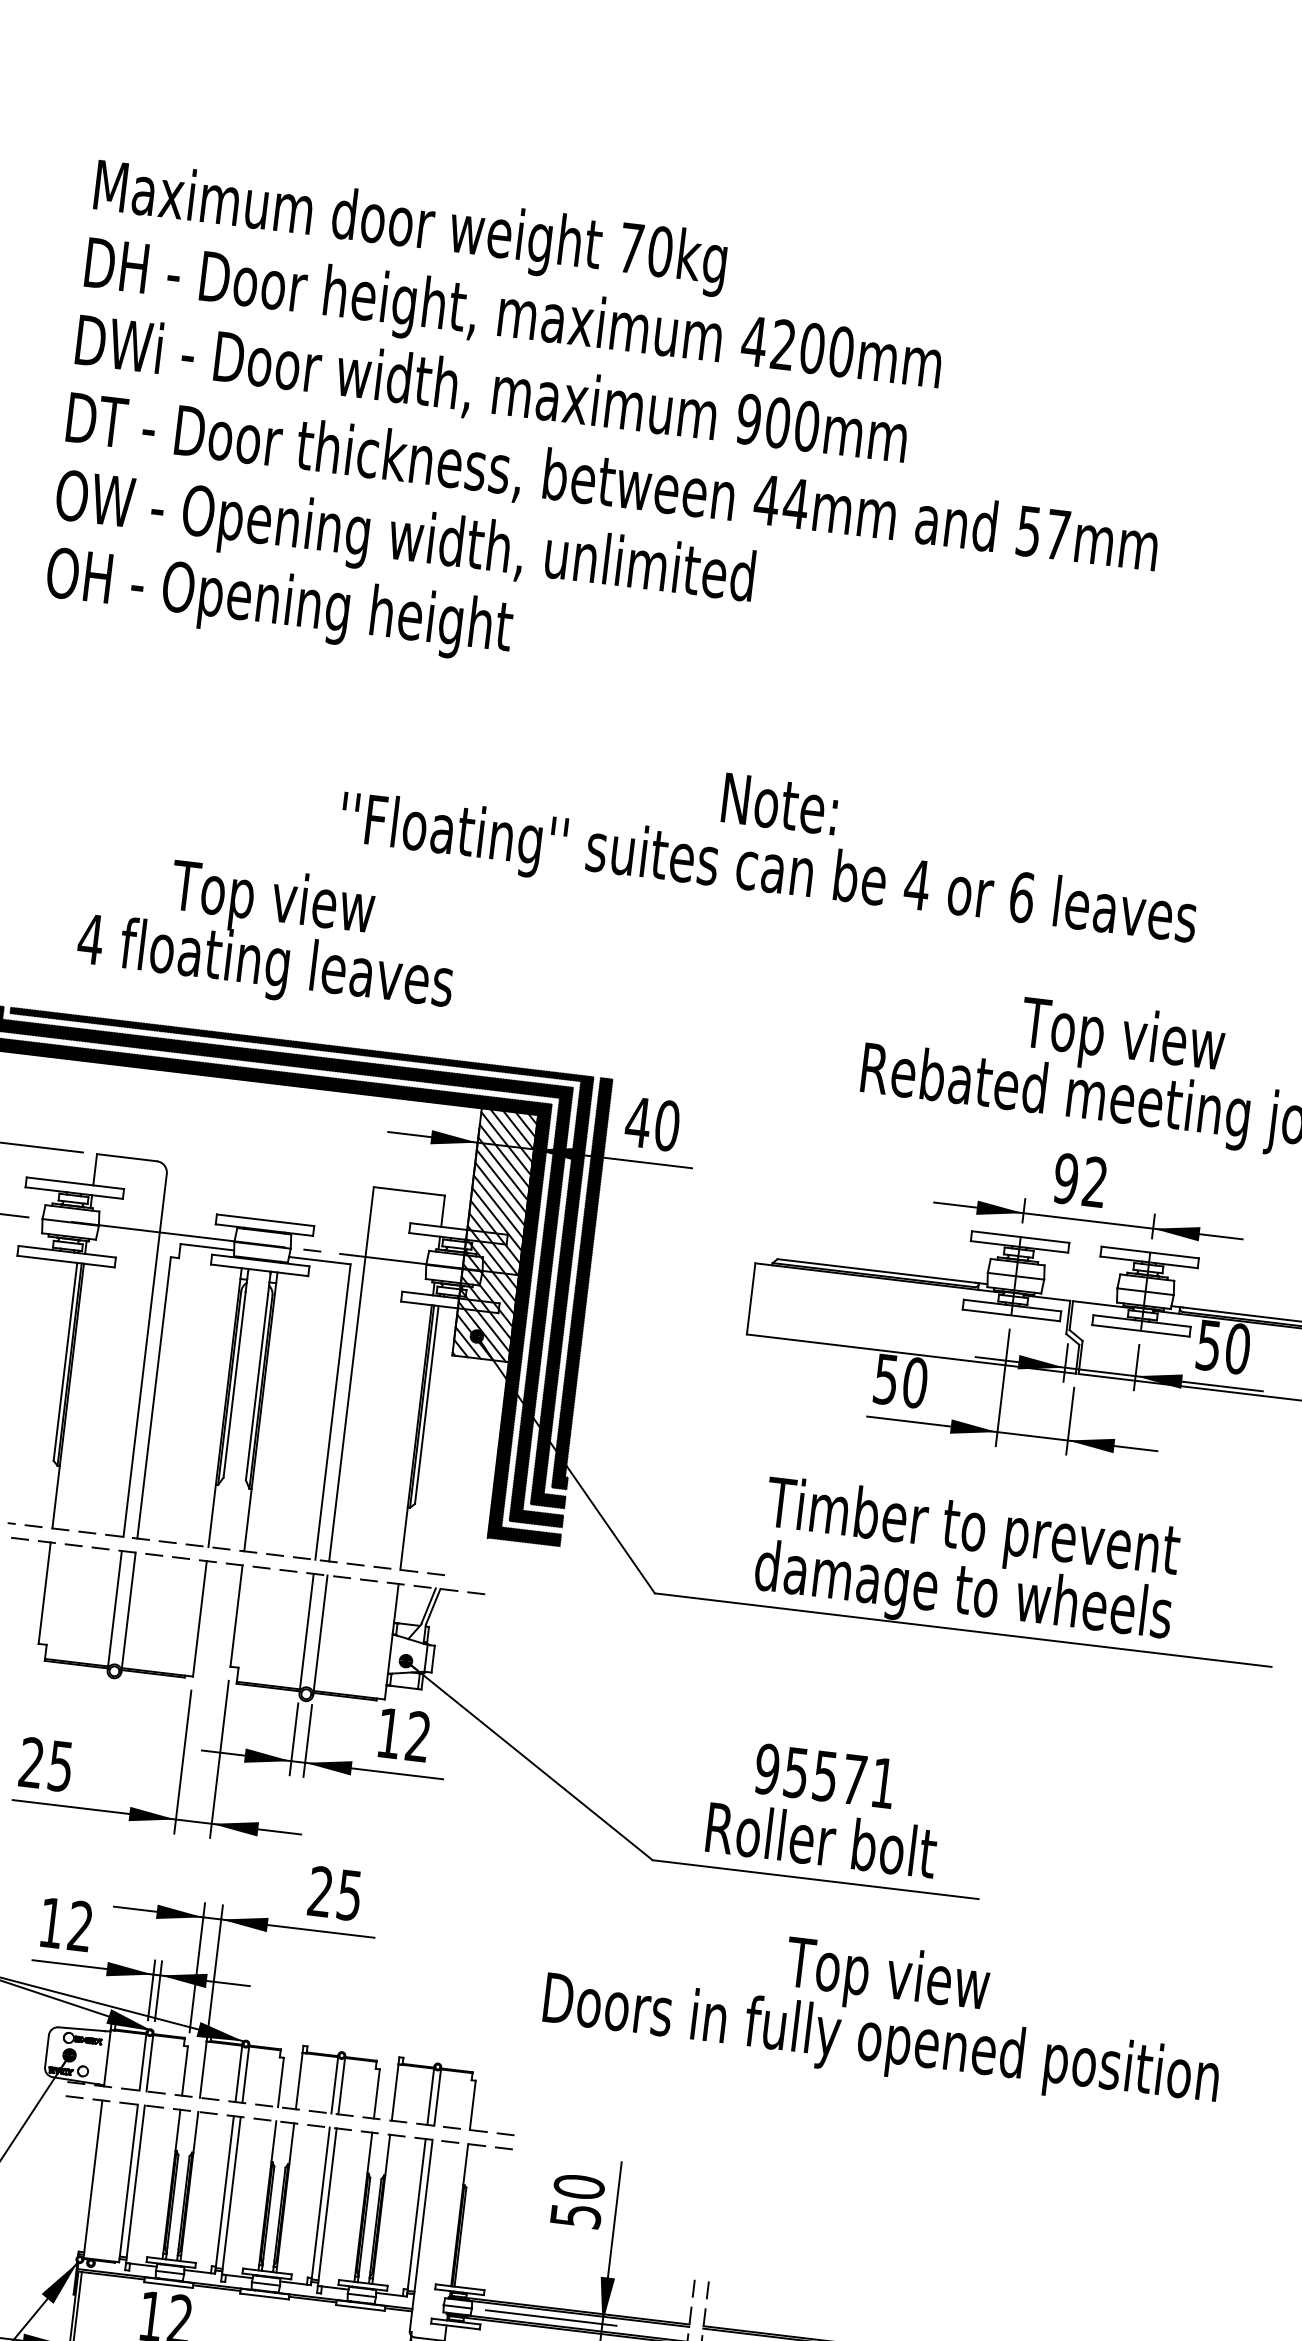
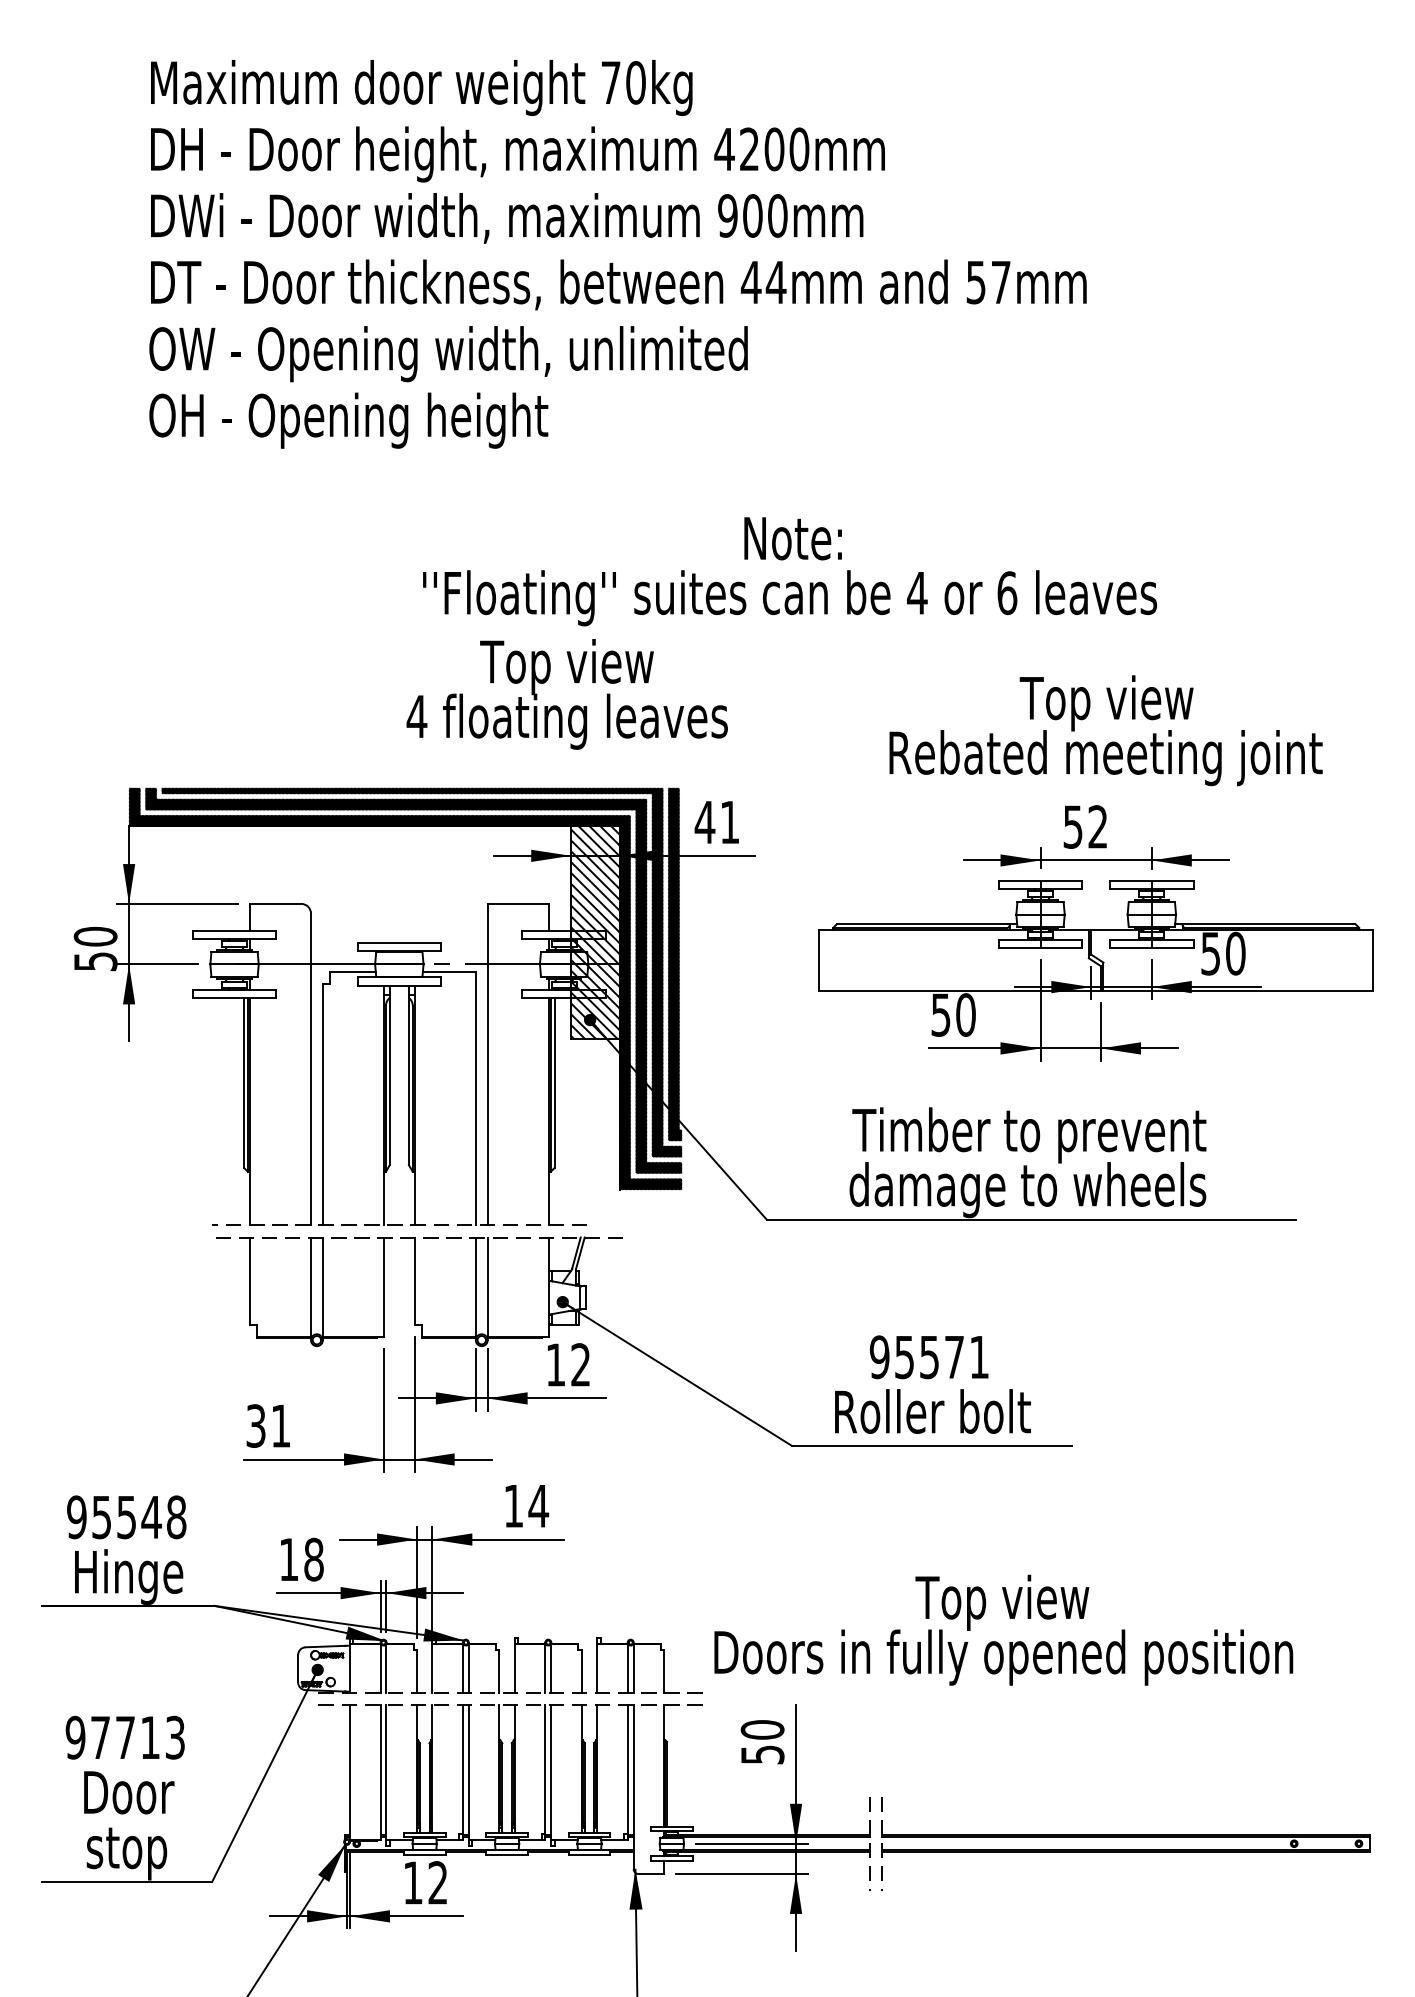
text: (267, 934) -> (566, 694), moved
text: (666, 1125) -> (729, 822), 40 -> 41
text: (1065, 1178) -> (1072, 826), 92 -> 52
text: (46, 1763) -> (268, 1425), 25 -> 31
text: (335, 1894) -> (526, 1506), 25 -> 14
text: (80, 1926) -> (313, 1559), 12 -> 18
text: (884, 2010) -> (1003, 1629), moved

